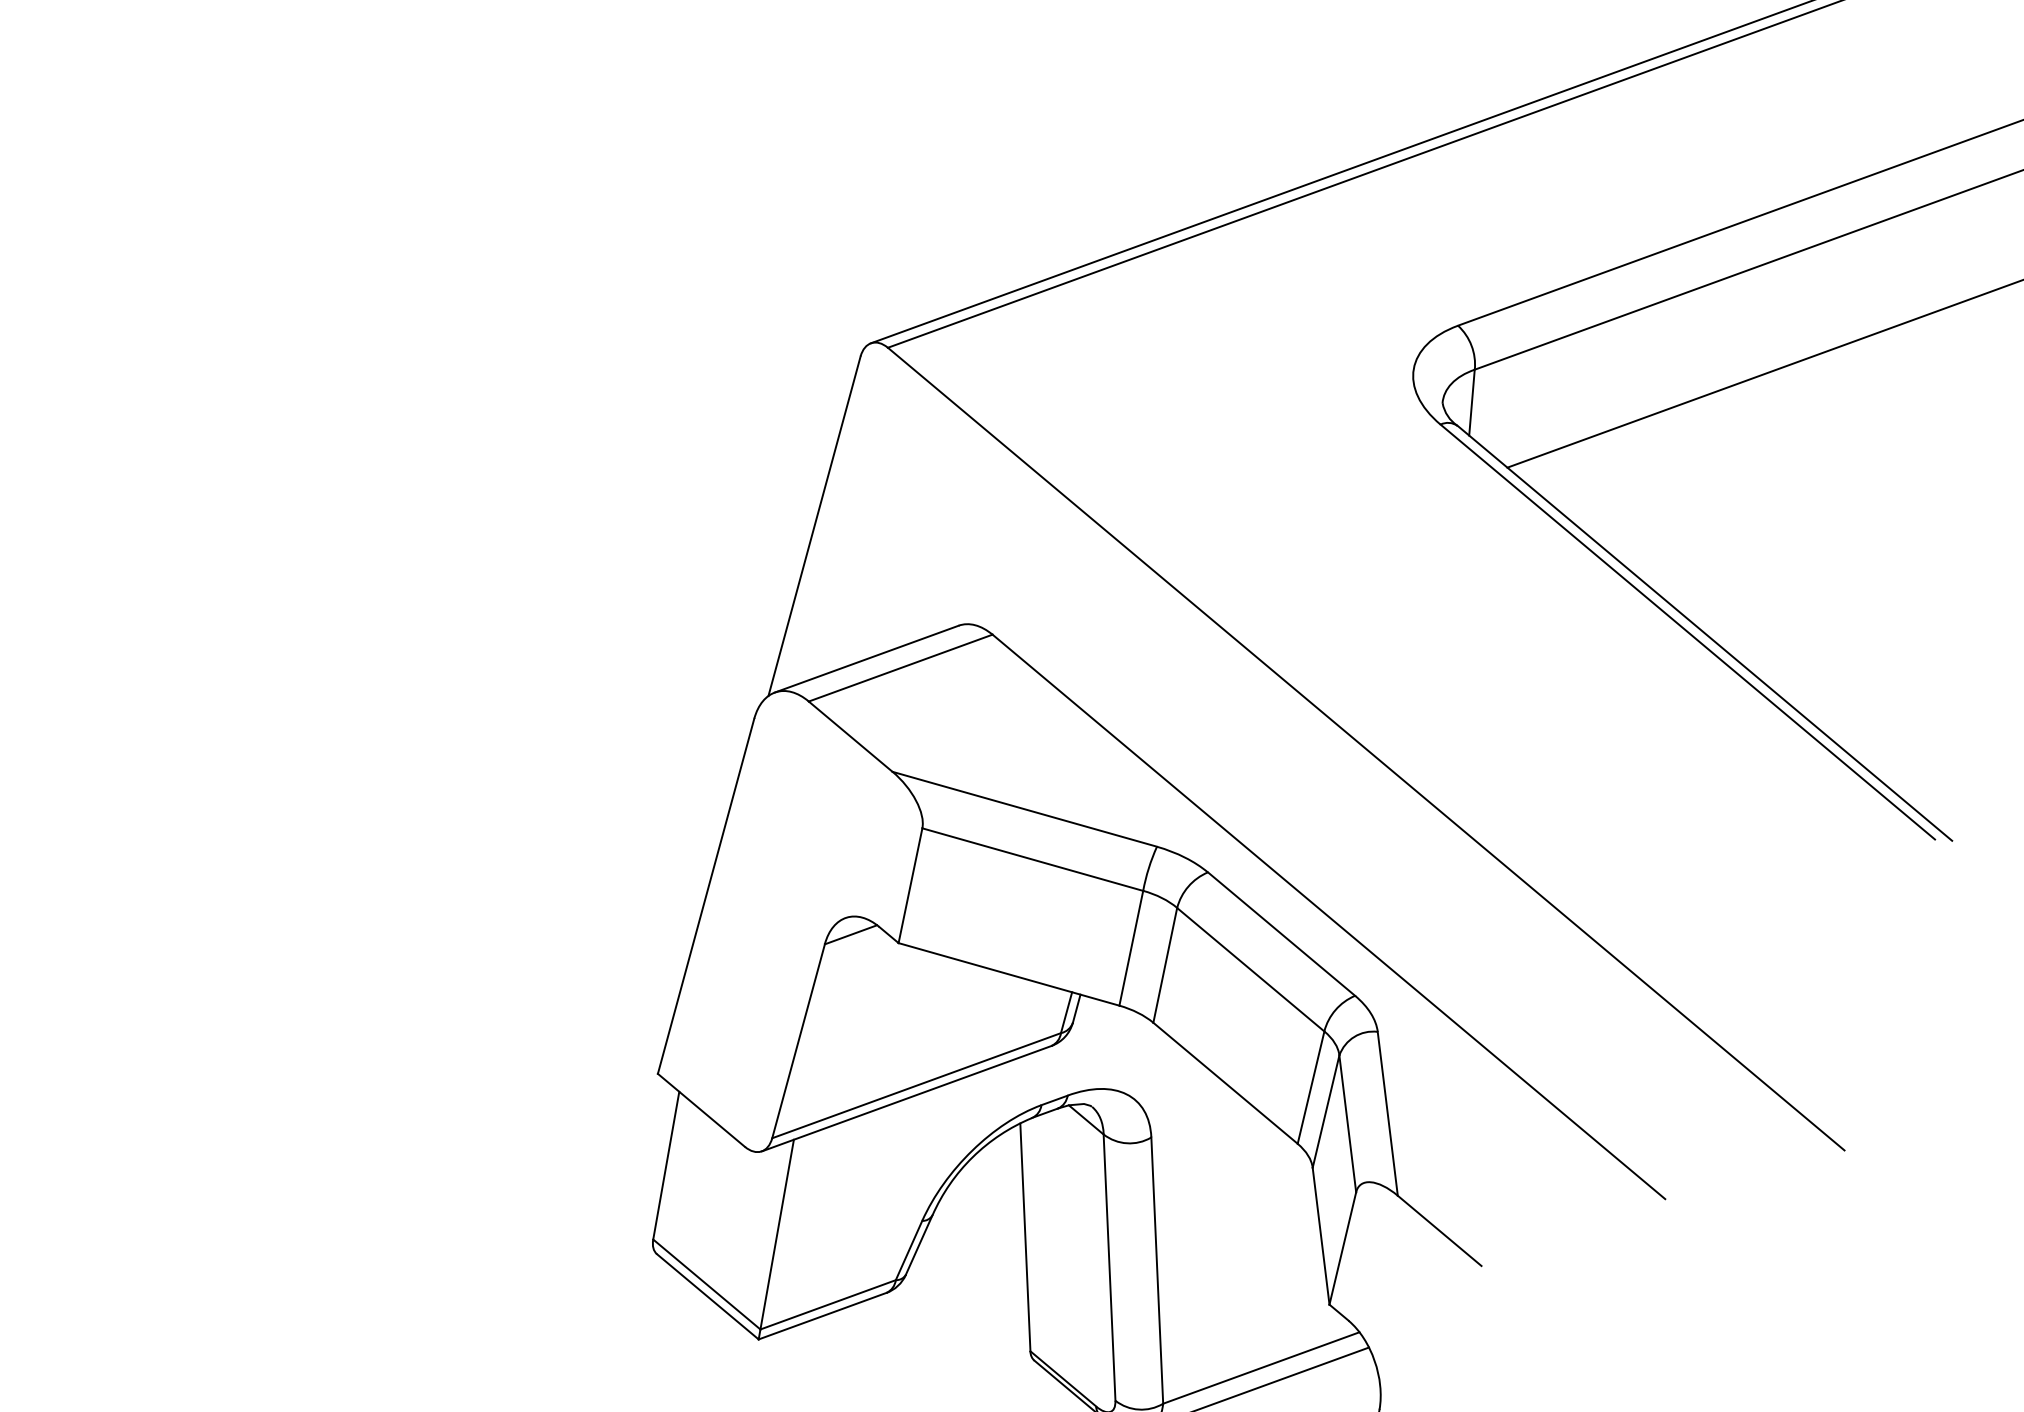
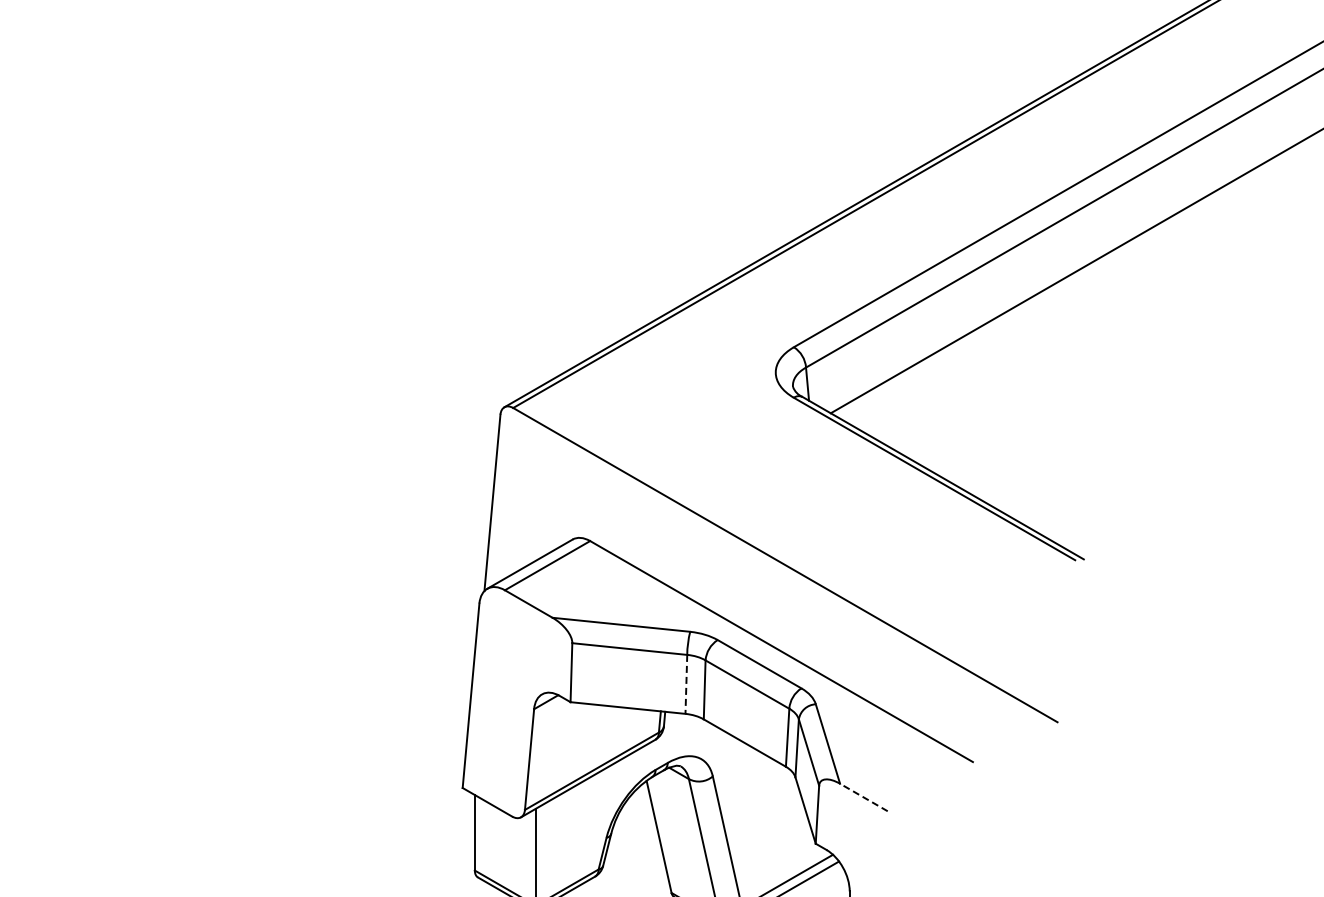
line: (1131, 948) -> (686, 684), solid -> dashed
line: (1438, 1230) -> (863, 797), solid -> dashed

